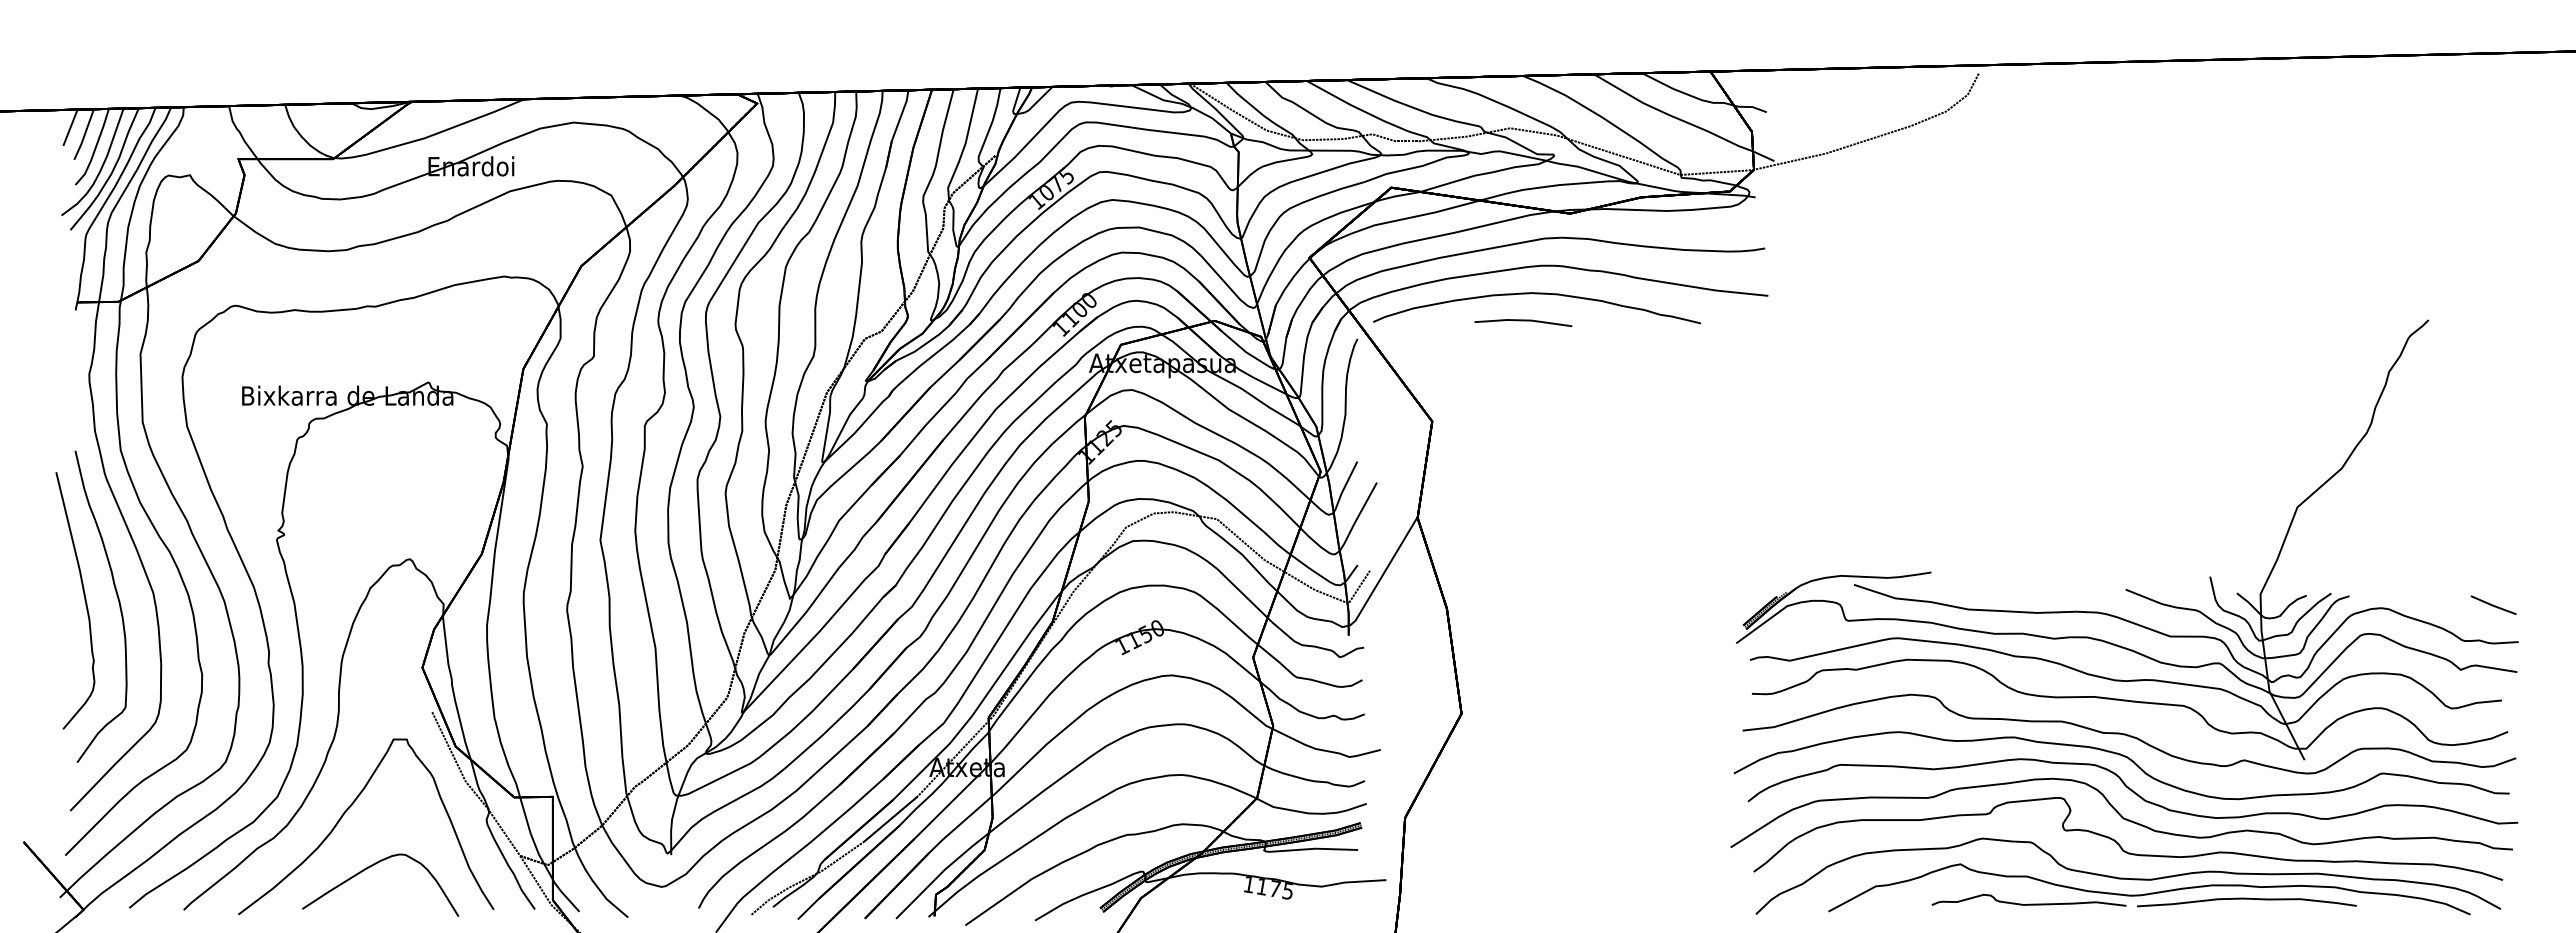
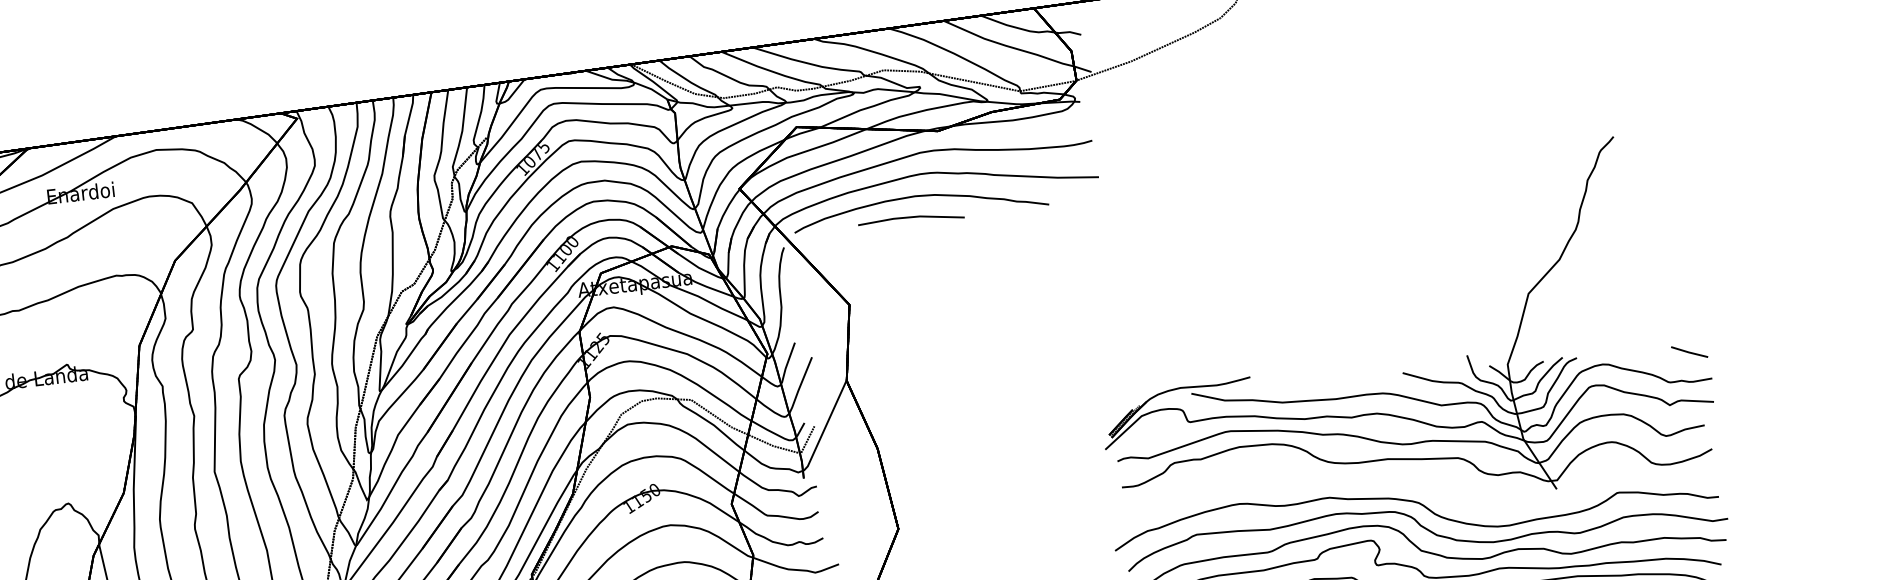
part: (1523, 323) -> (911, 220), size x1.4
part: (2129, 733) -> (1418, 484), removed

